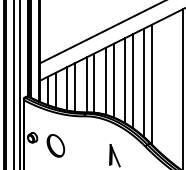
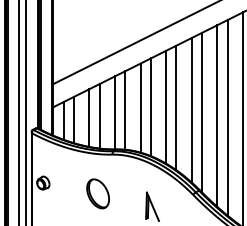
line: (163, 86) -> (217, 114), added
line: (171, 88) -> (227, 117), added
part: (55, 145) -> (97, 193), moved

